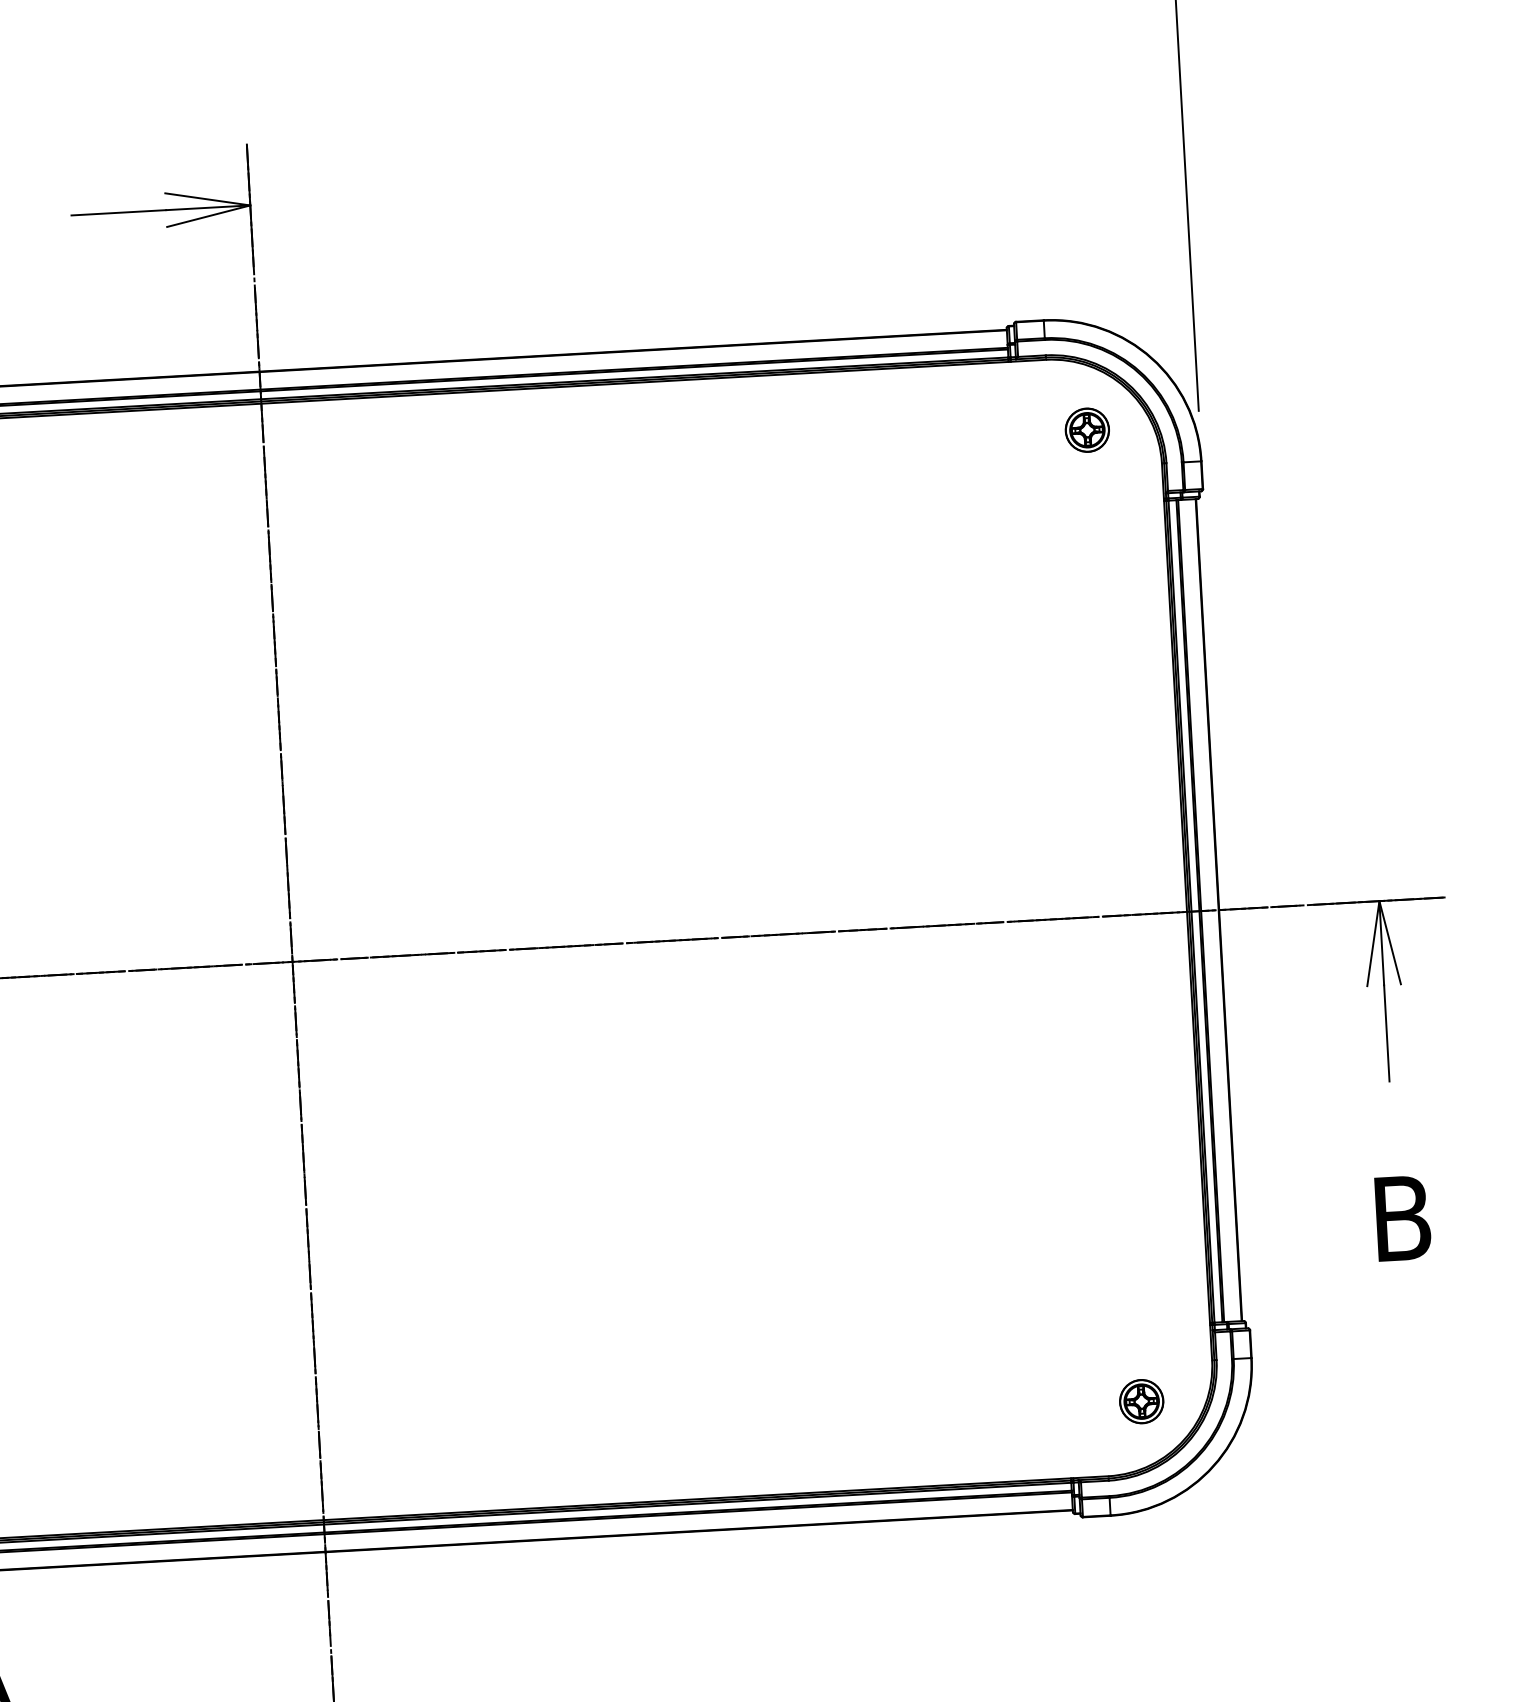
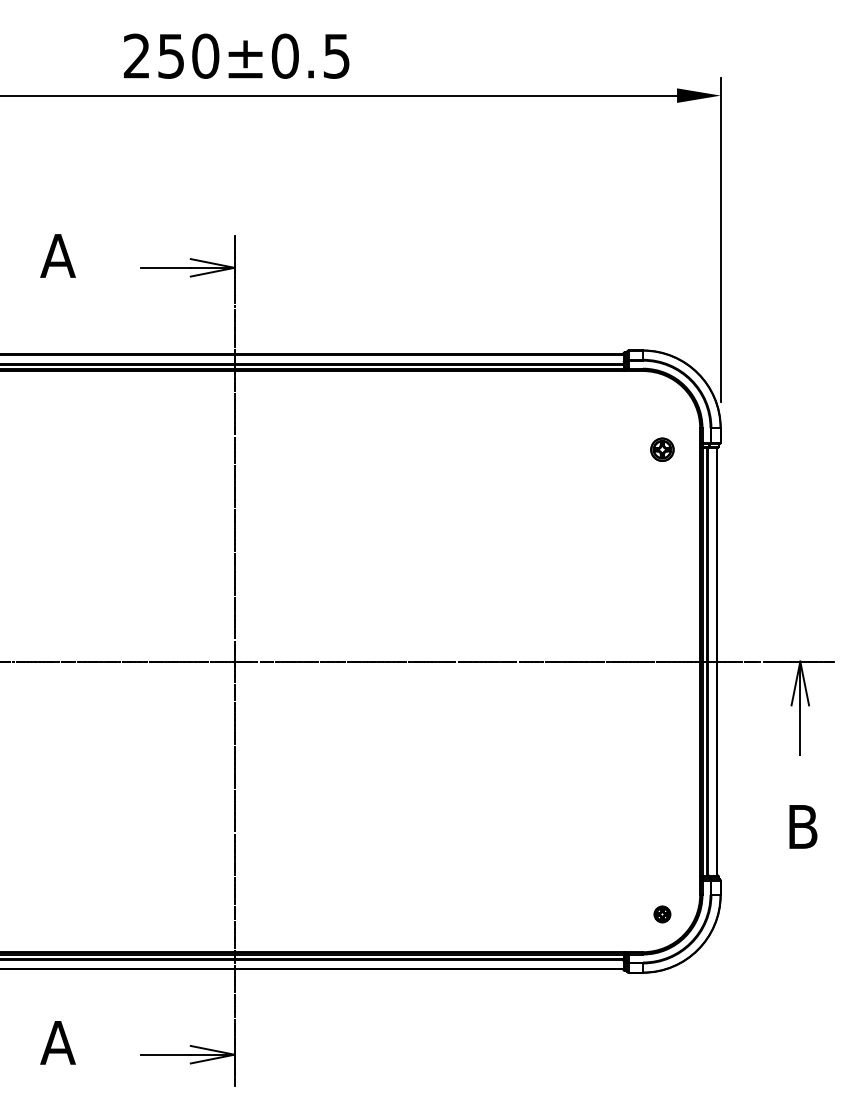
part: (1087, 429) -> (662, 449), moved
part: (1141, 1401) -> (662, 914), size x0.7

